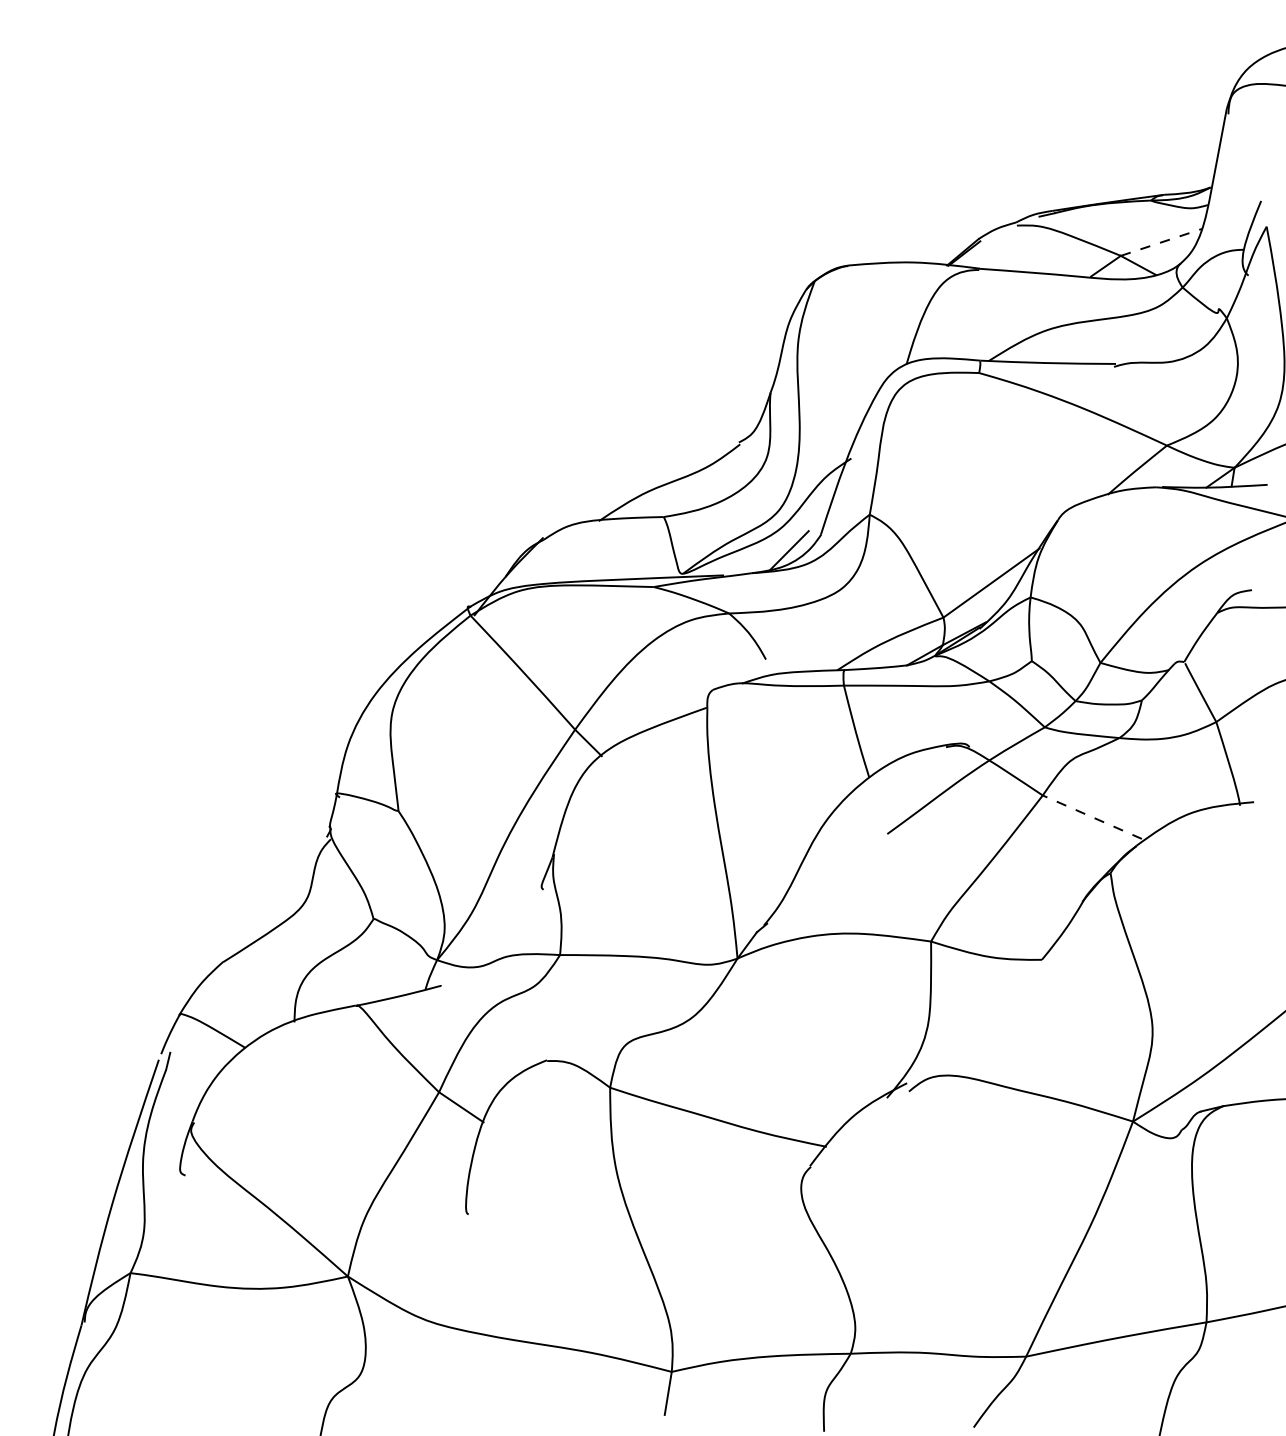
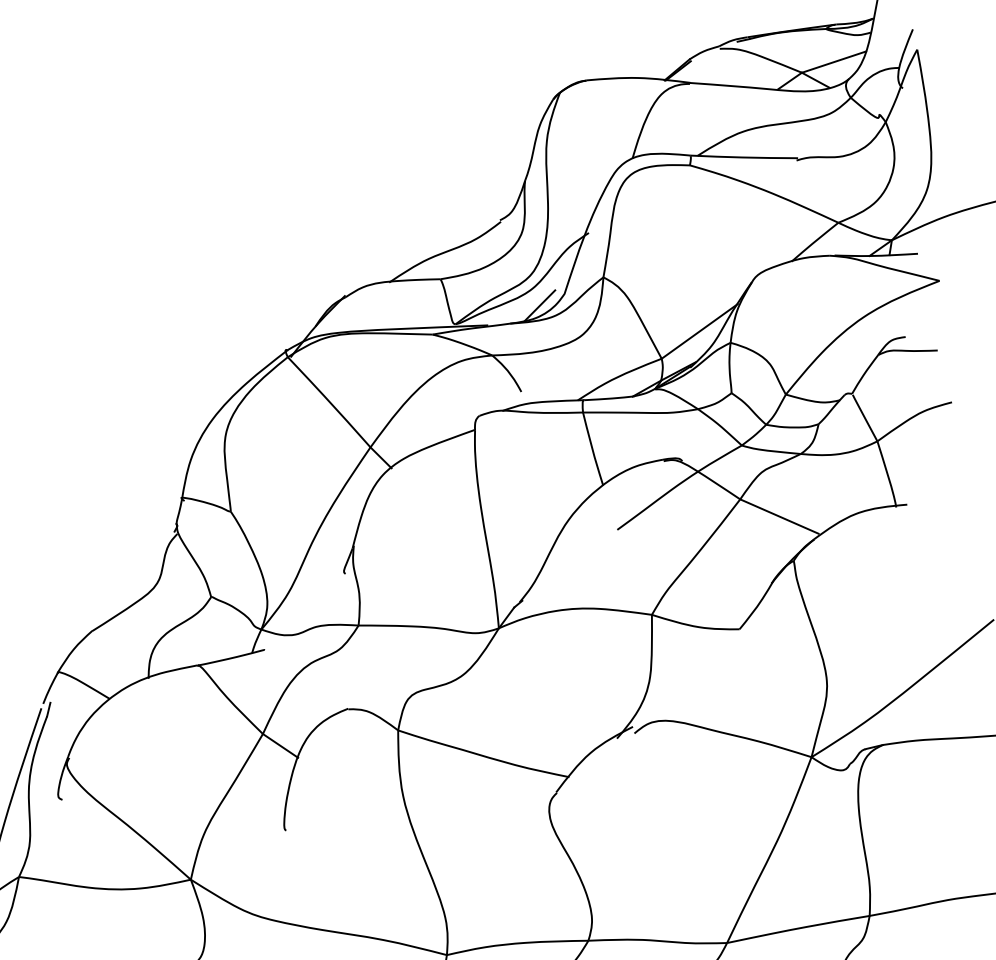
line: (1161, 242) -> (834, 62), dashed -> solid
line: (1091, 817) -> (778, 516), dashed -> solid

